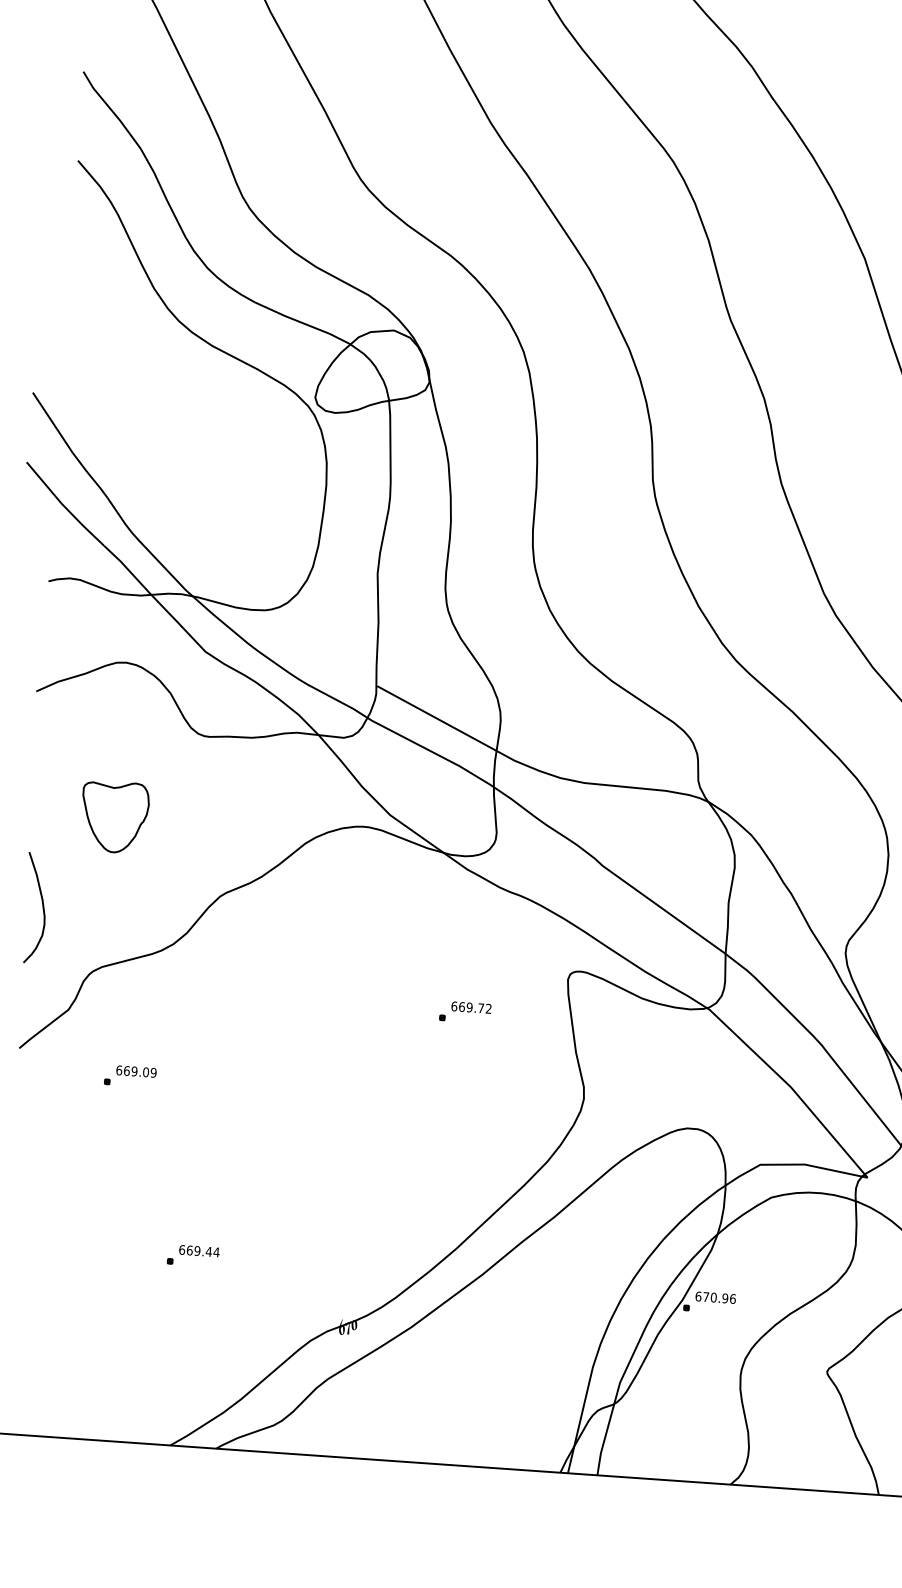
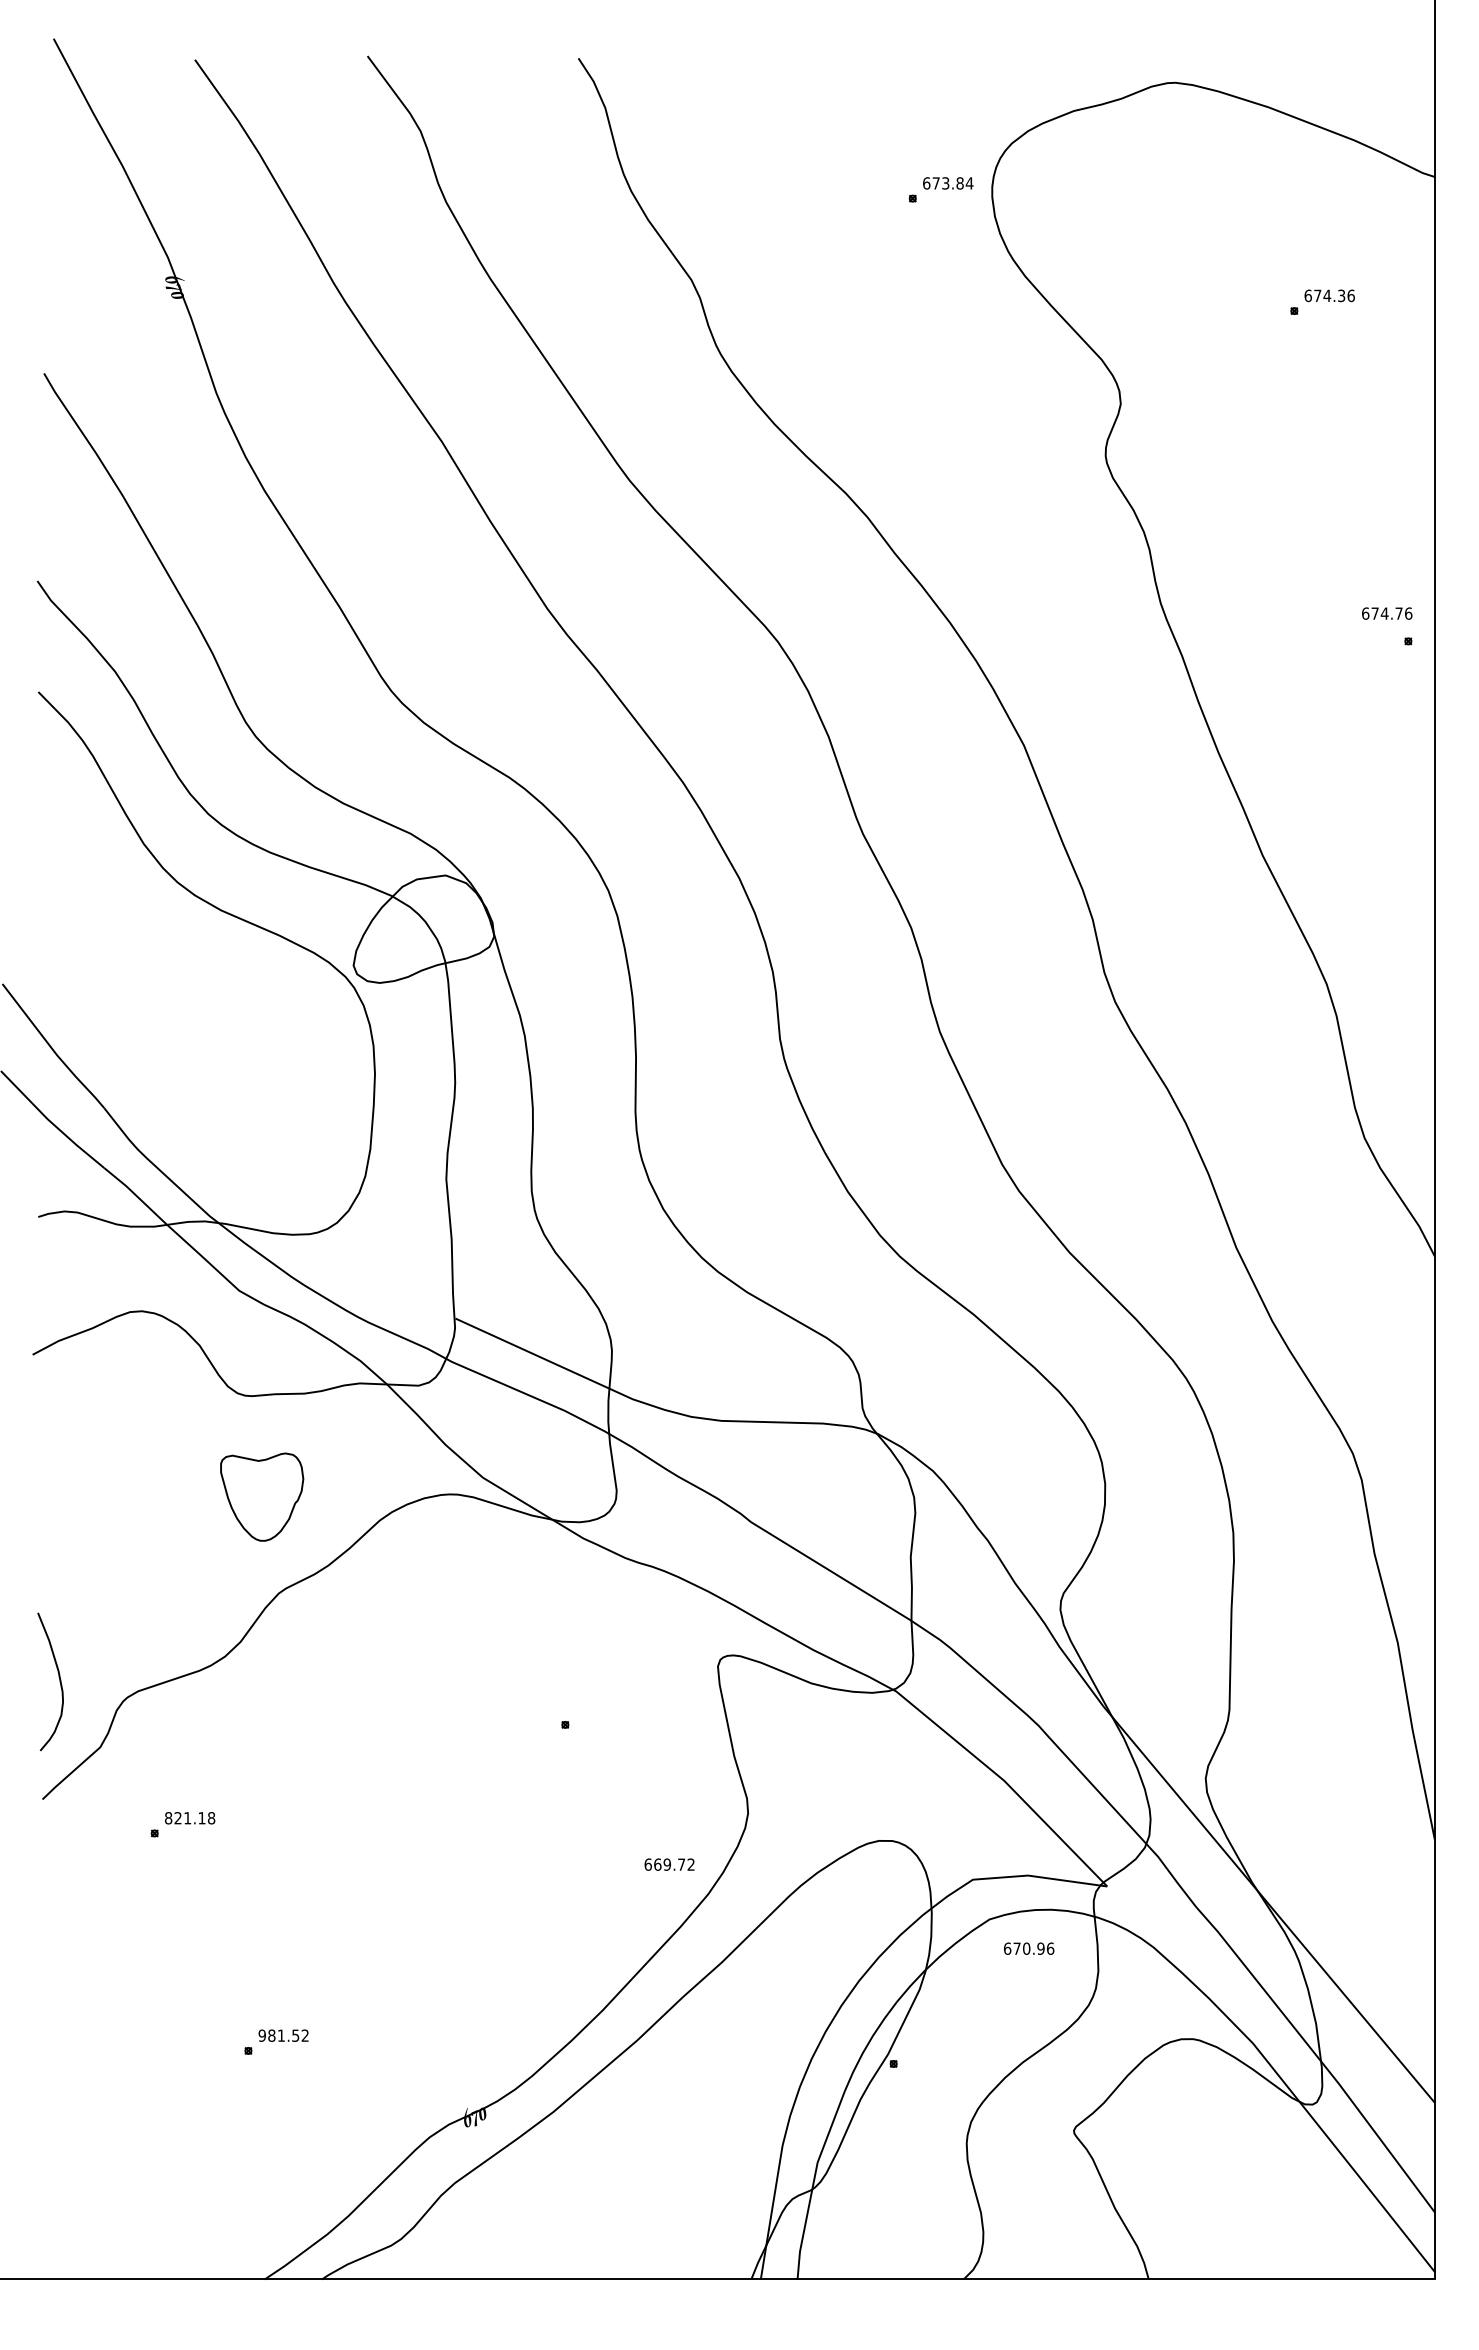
part: (115, 816) -> (262, 1496), moved
curve: (42, 905) -> (58, 1677), moved
text: (471, 1007) -> (669, 1864), moved
text: (136, 1071) -> (190, 1818), 669.09 -> 821.18
text: (199, 1250) -> (283, 2035), 669.44 -> 981.52
text: (716, 1297) -> (1029, 1948), moved

